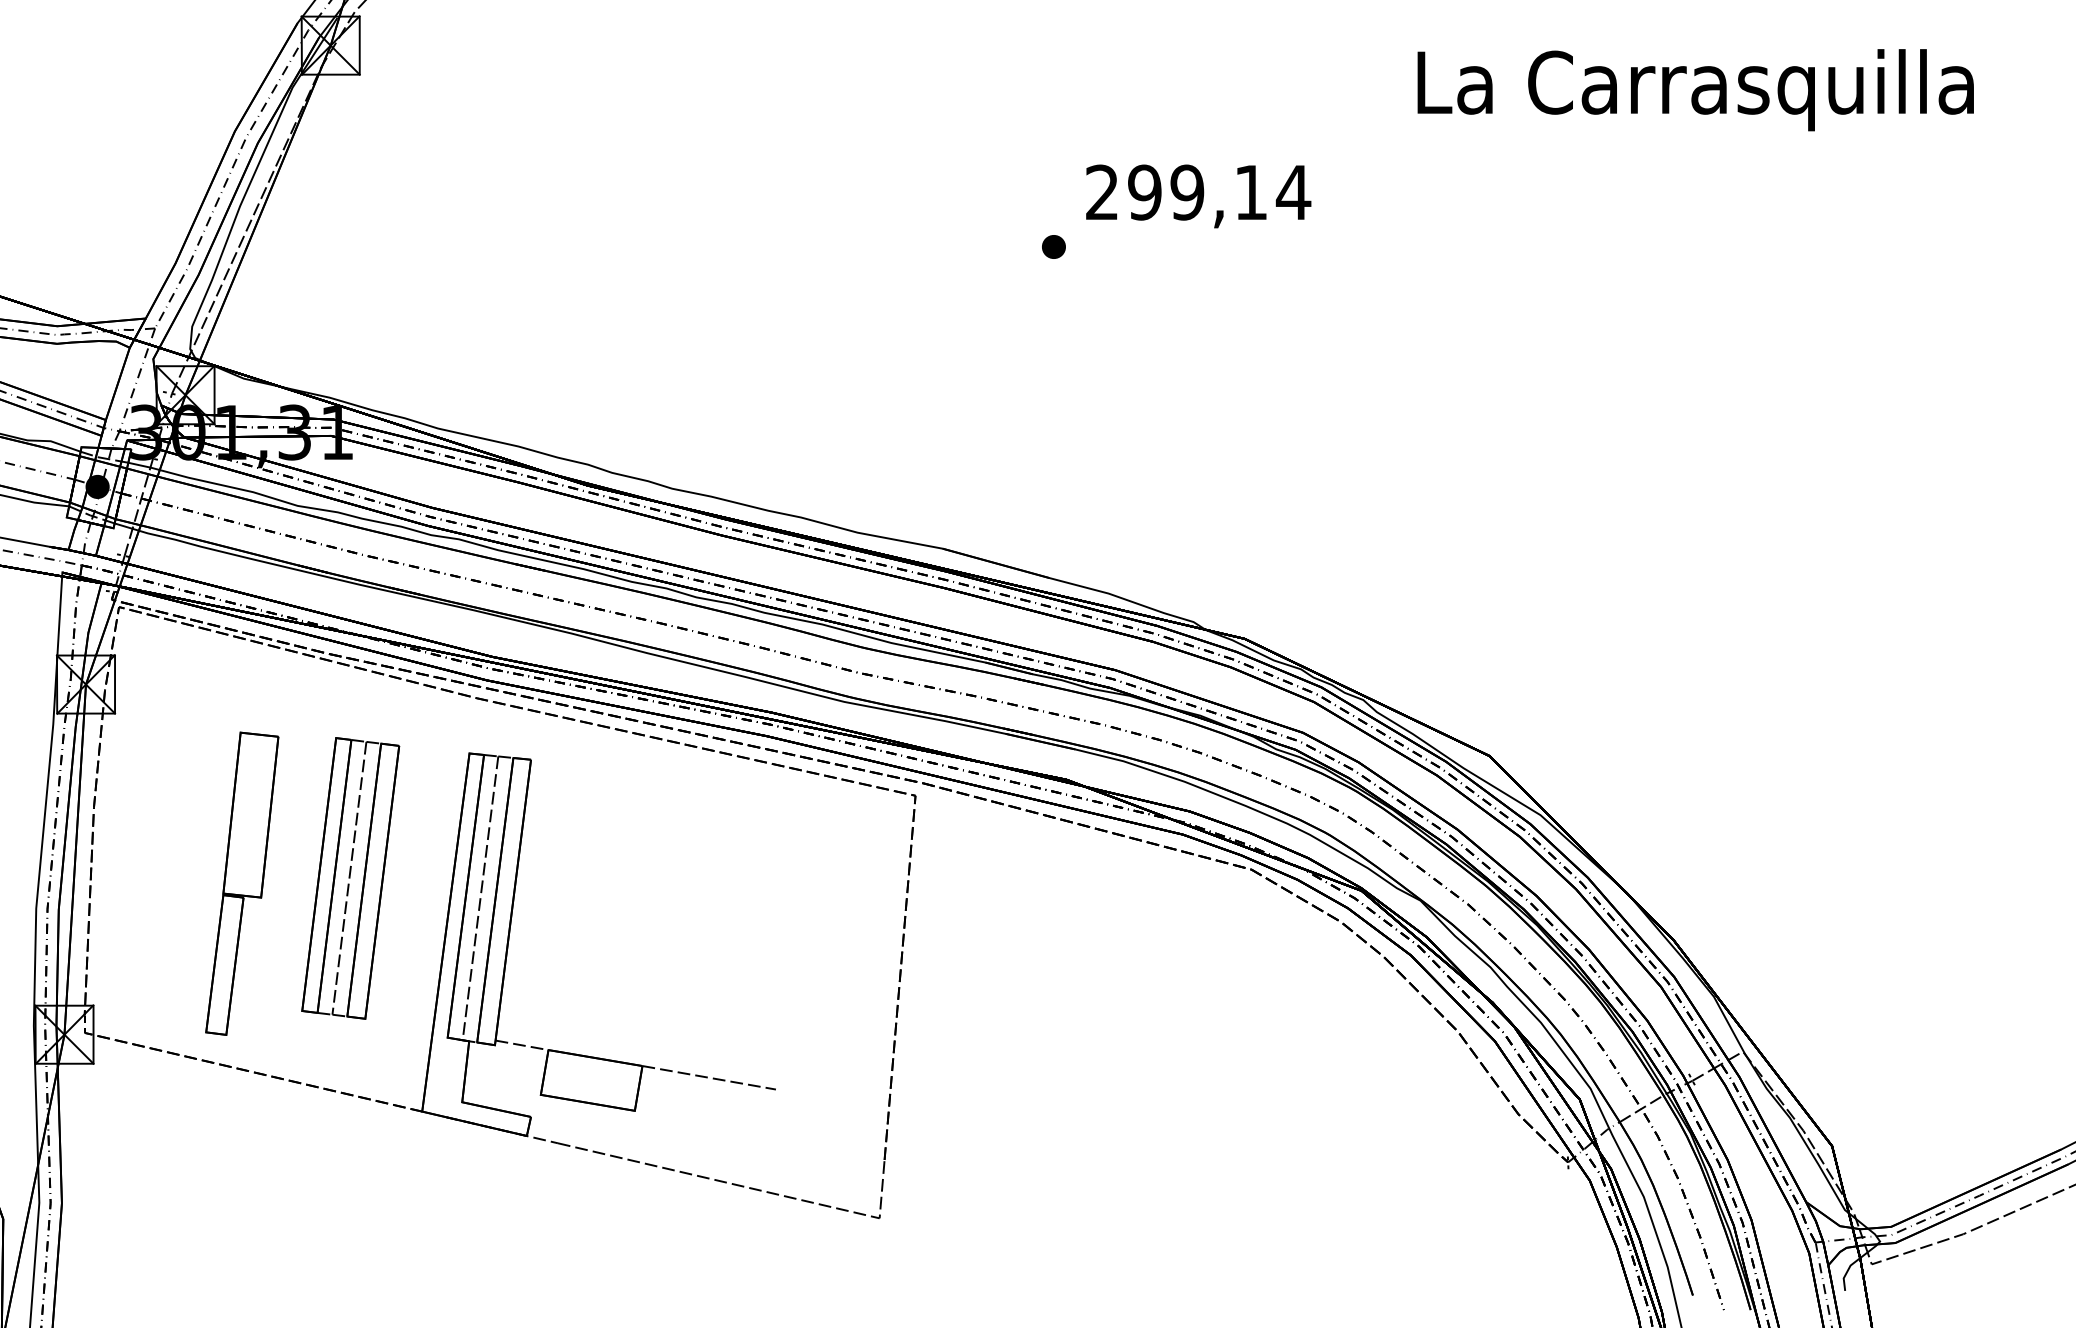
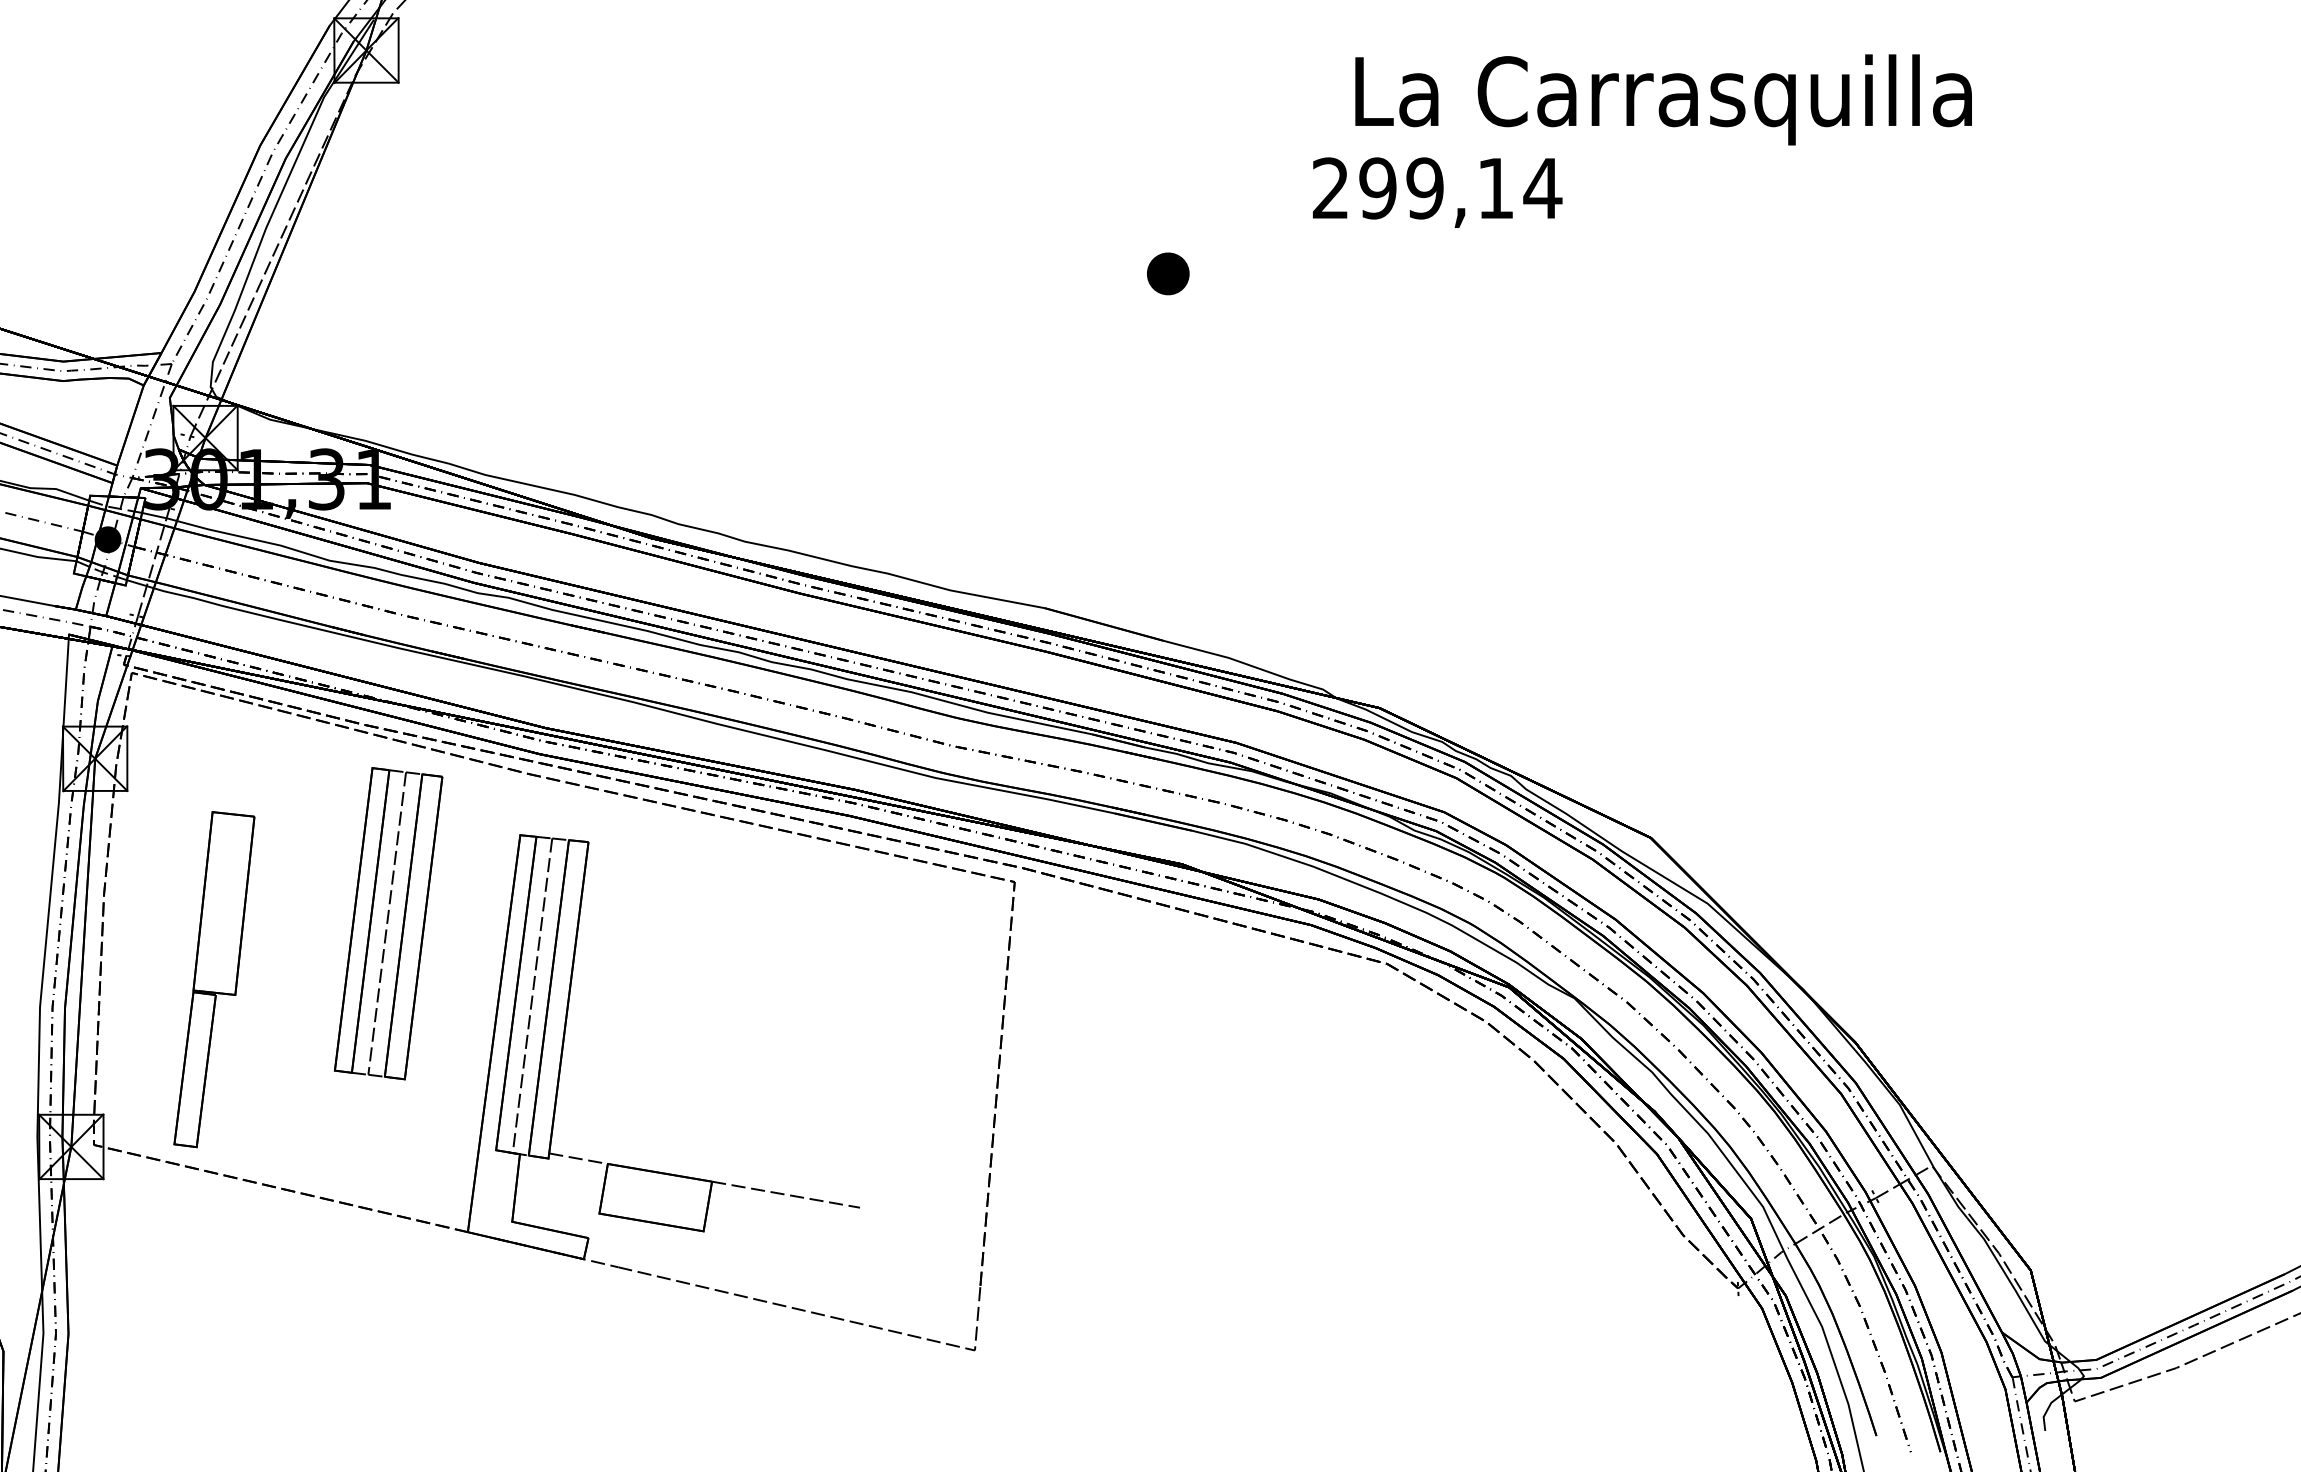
text: (1695, 89) -> (1663, 99), moved
text: (1198, 196) -> (1437, 192), moved
part: (1053, 246) -> (1167, 273), size x1.6
part: (350, 878) -> (388, 923), moved
part: (242, 883) -> (214, 979), moved

